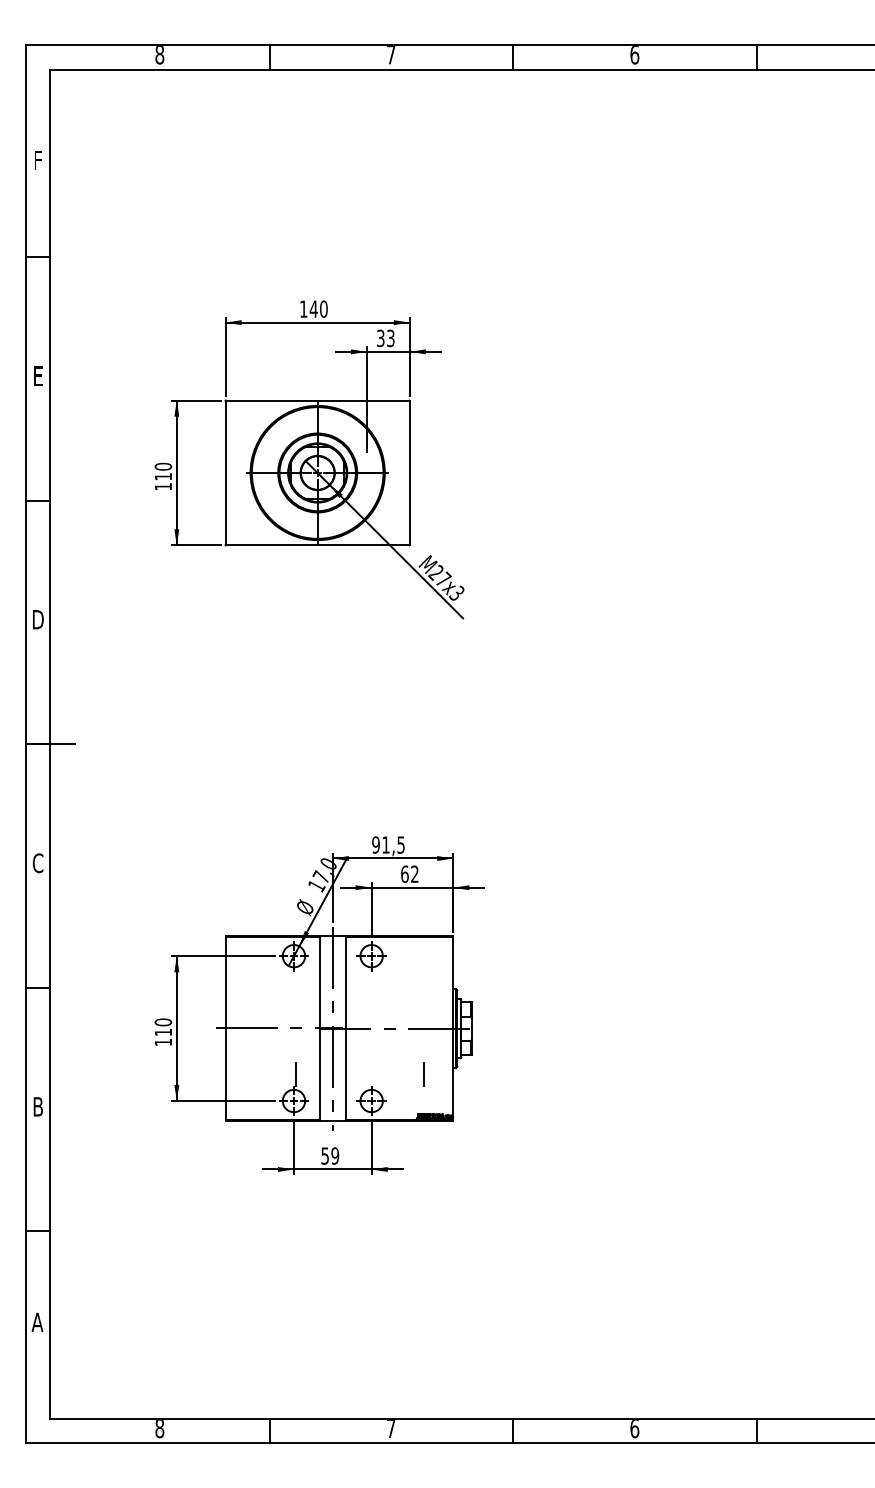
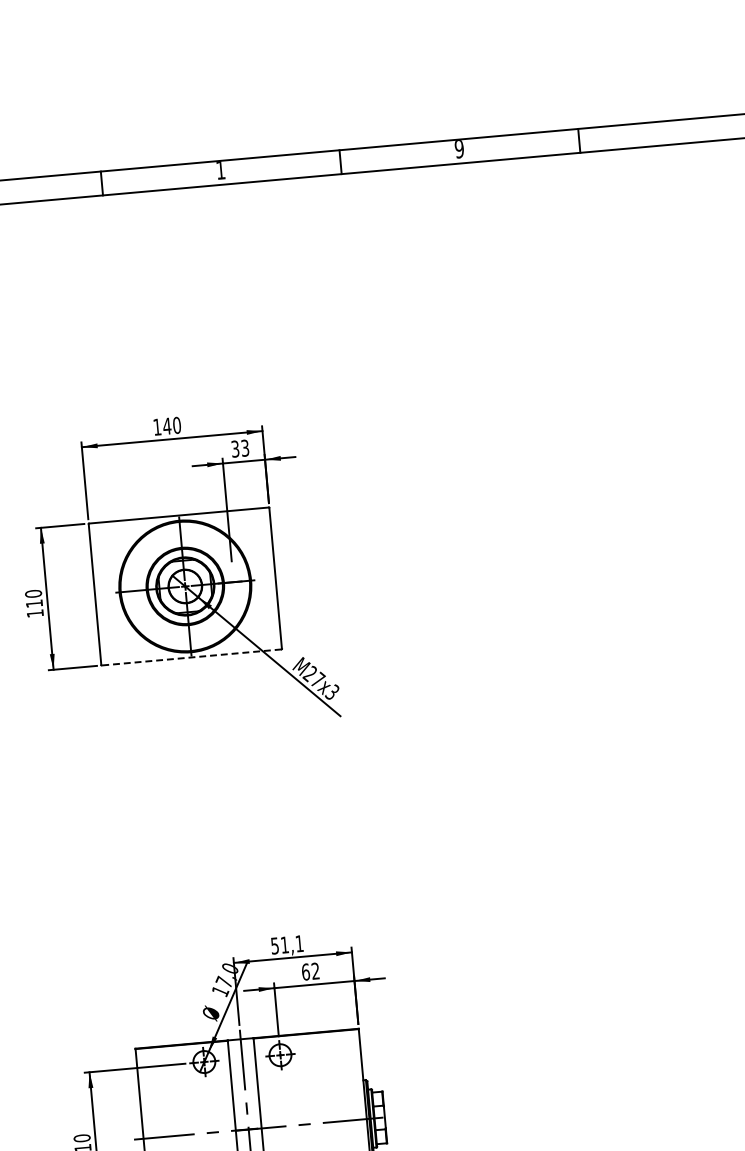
text: (391, 55) -> (221, 170), 7 -> 1
text: (634, 55) -> (459, 149), 6 -> 9
line: (317, 545) -> (191, 657), solid -> dashed
text: (388, 844) -> (287, 944), 91,5 -> 51,1

